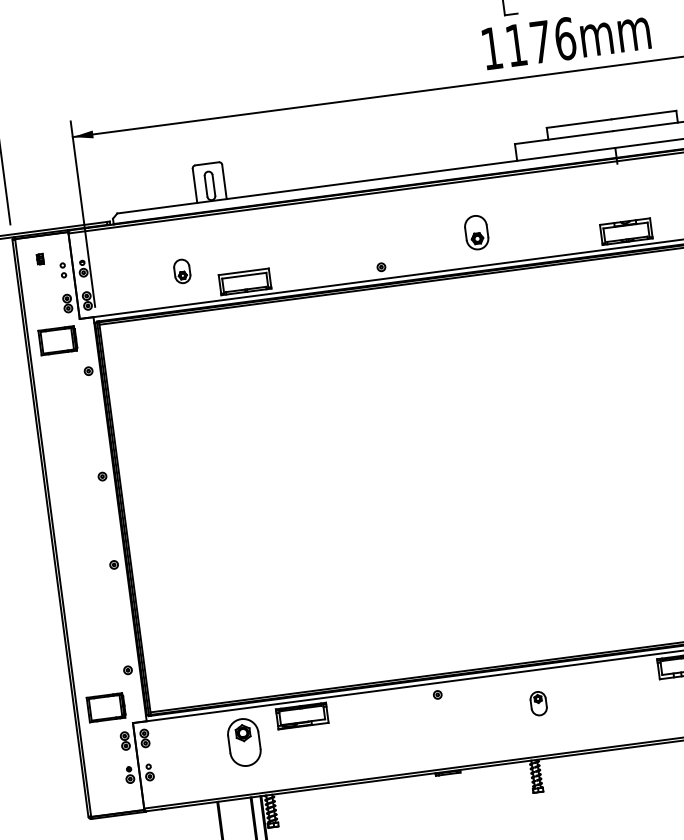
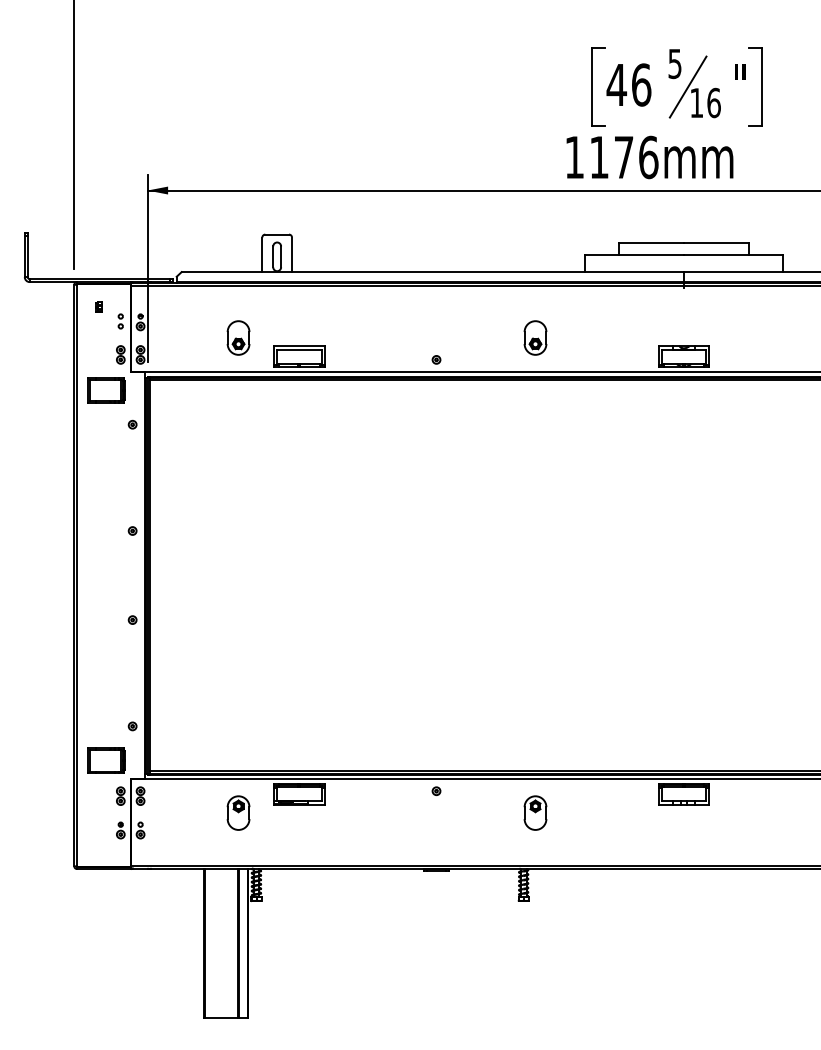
part: (182, 270) -> (238, 337), size x1.43
part: (538, 703) -> (535, 812), size x1.43
part: (244, 741) -> (238, 812), size x0.71

